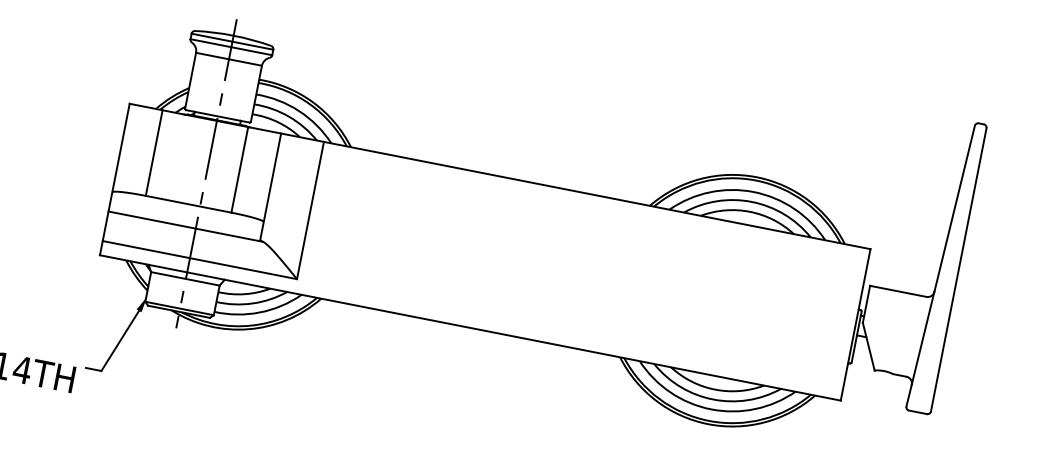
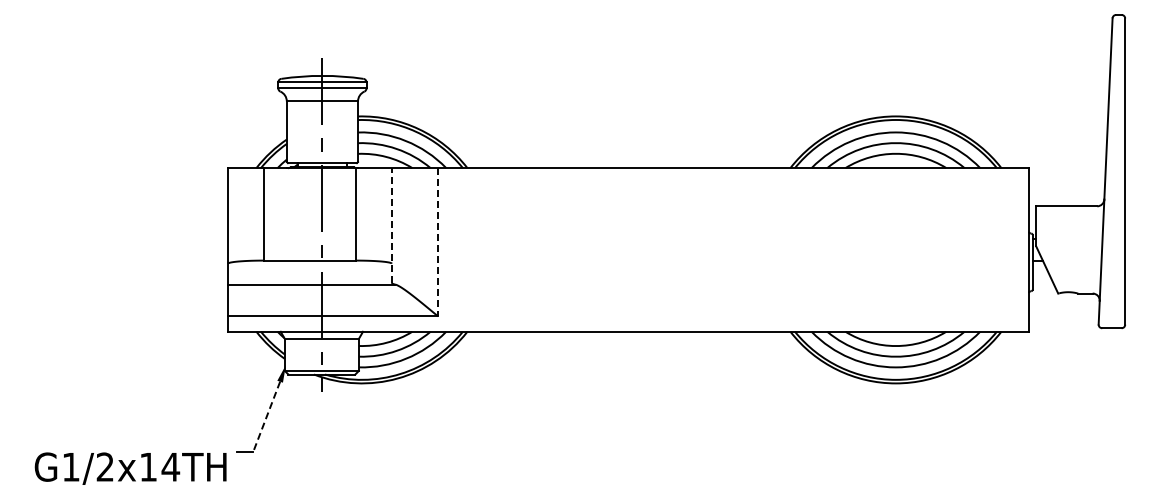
line: (270, 186) -> (391, 225), solid -> dashed
line: (310, 210) -> (438, 242), solid -> dashed
line: (120, 340) -> (266, 416), solid -> dashed

